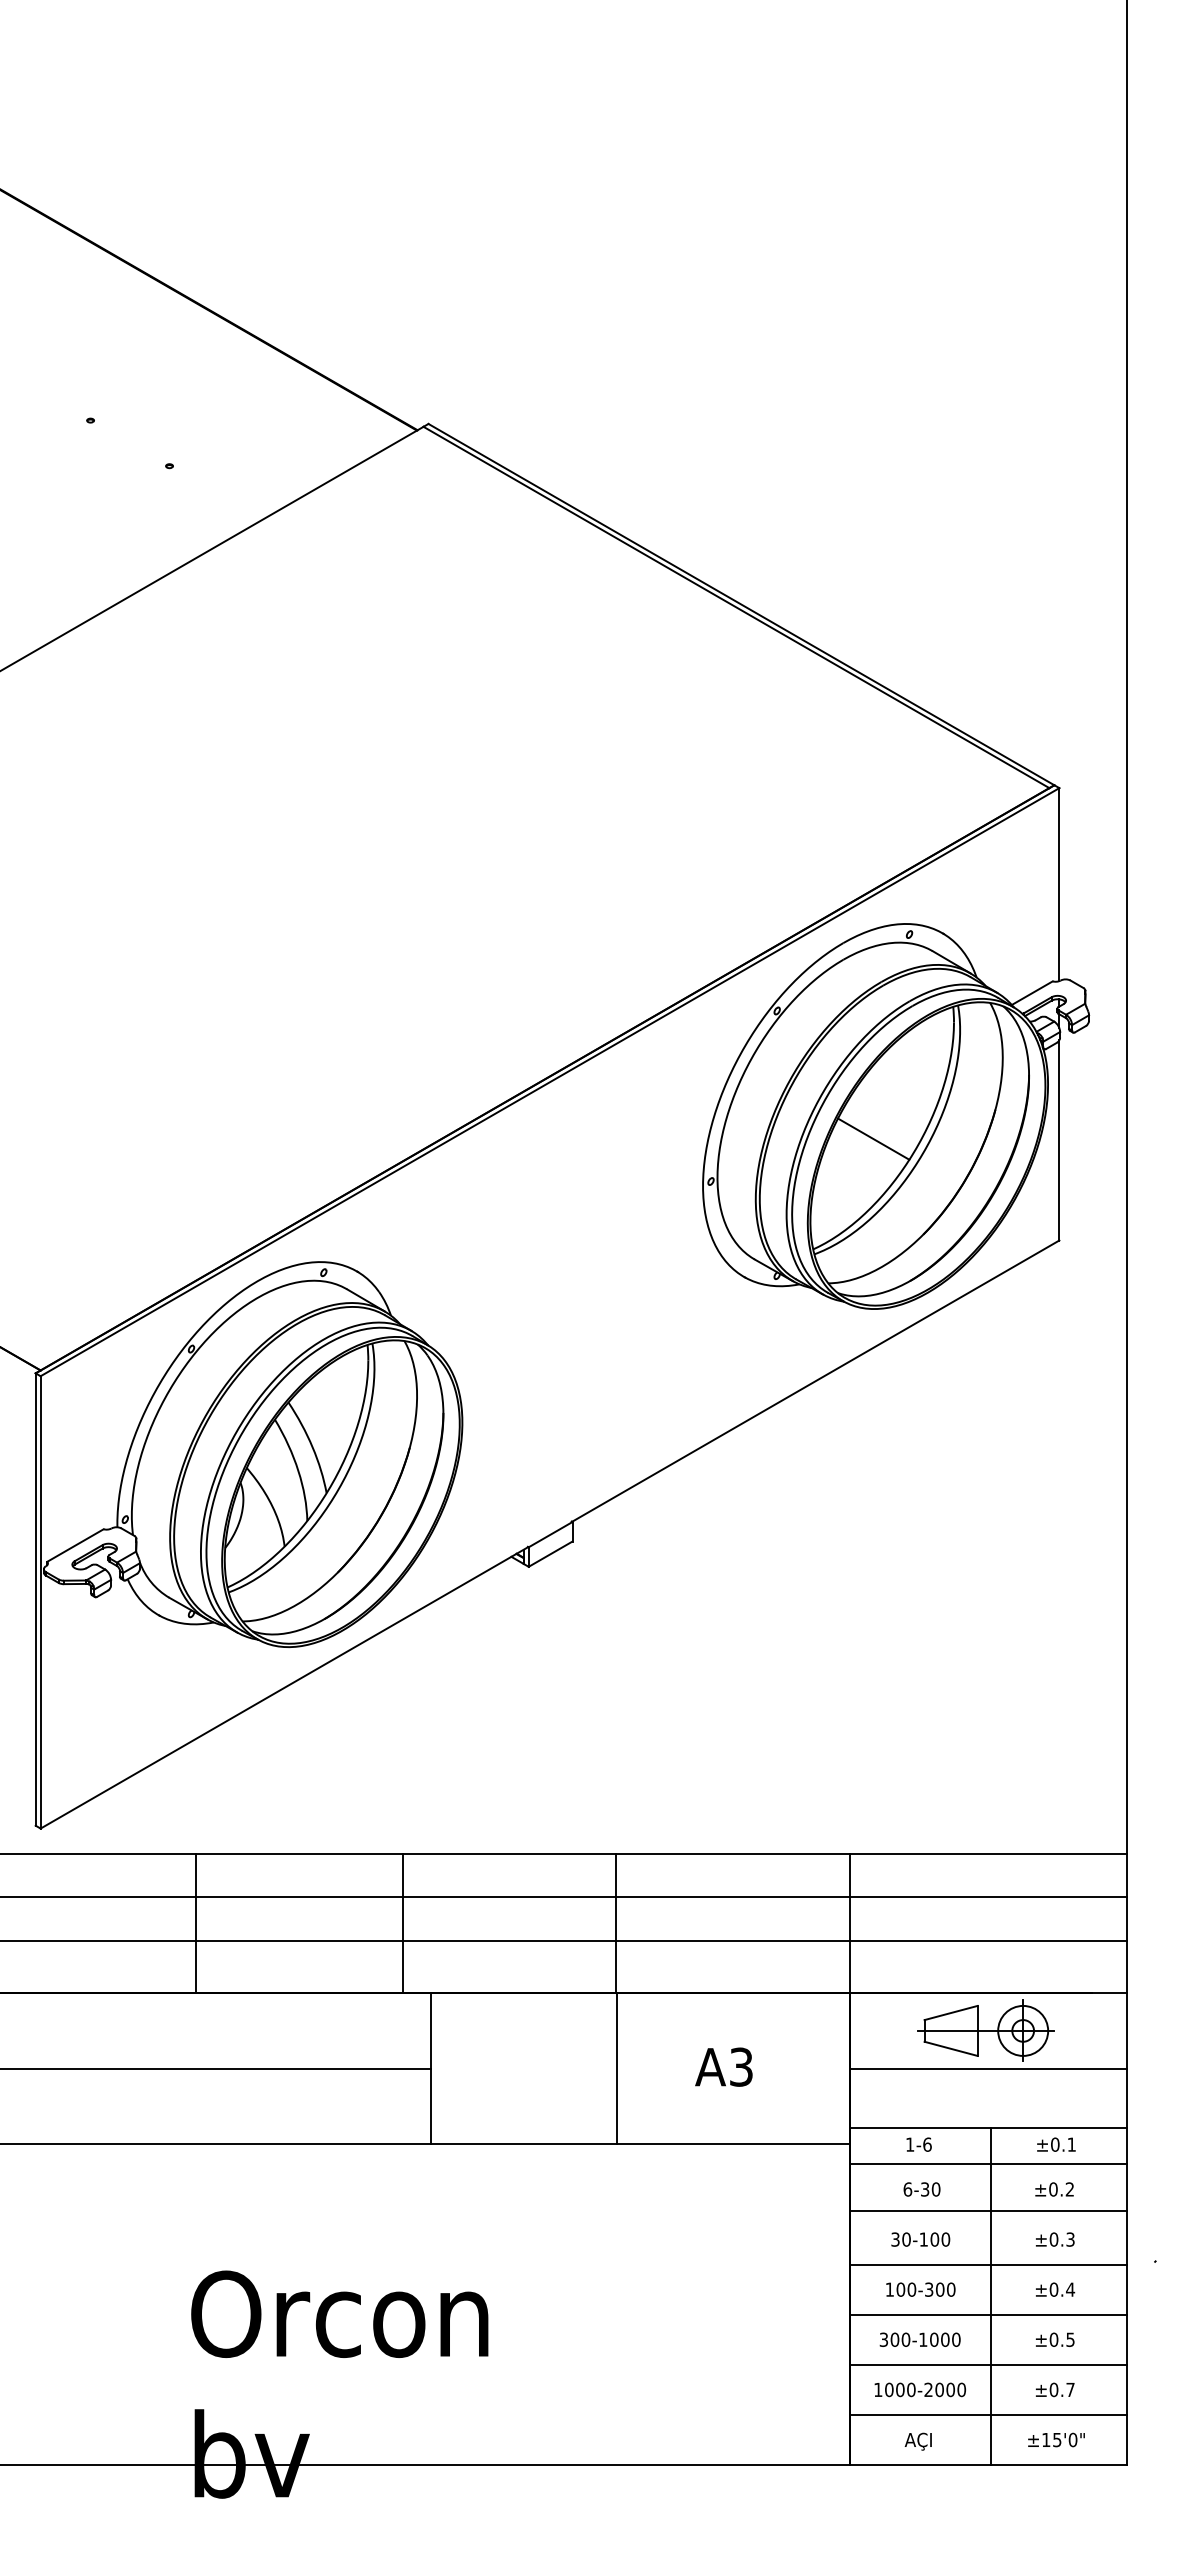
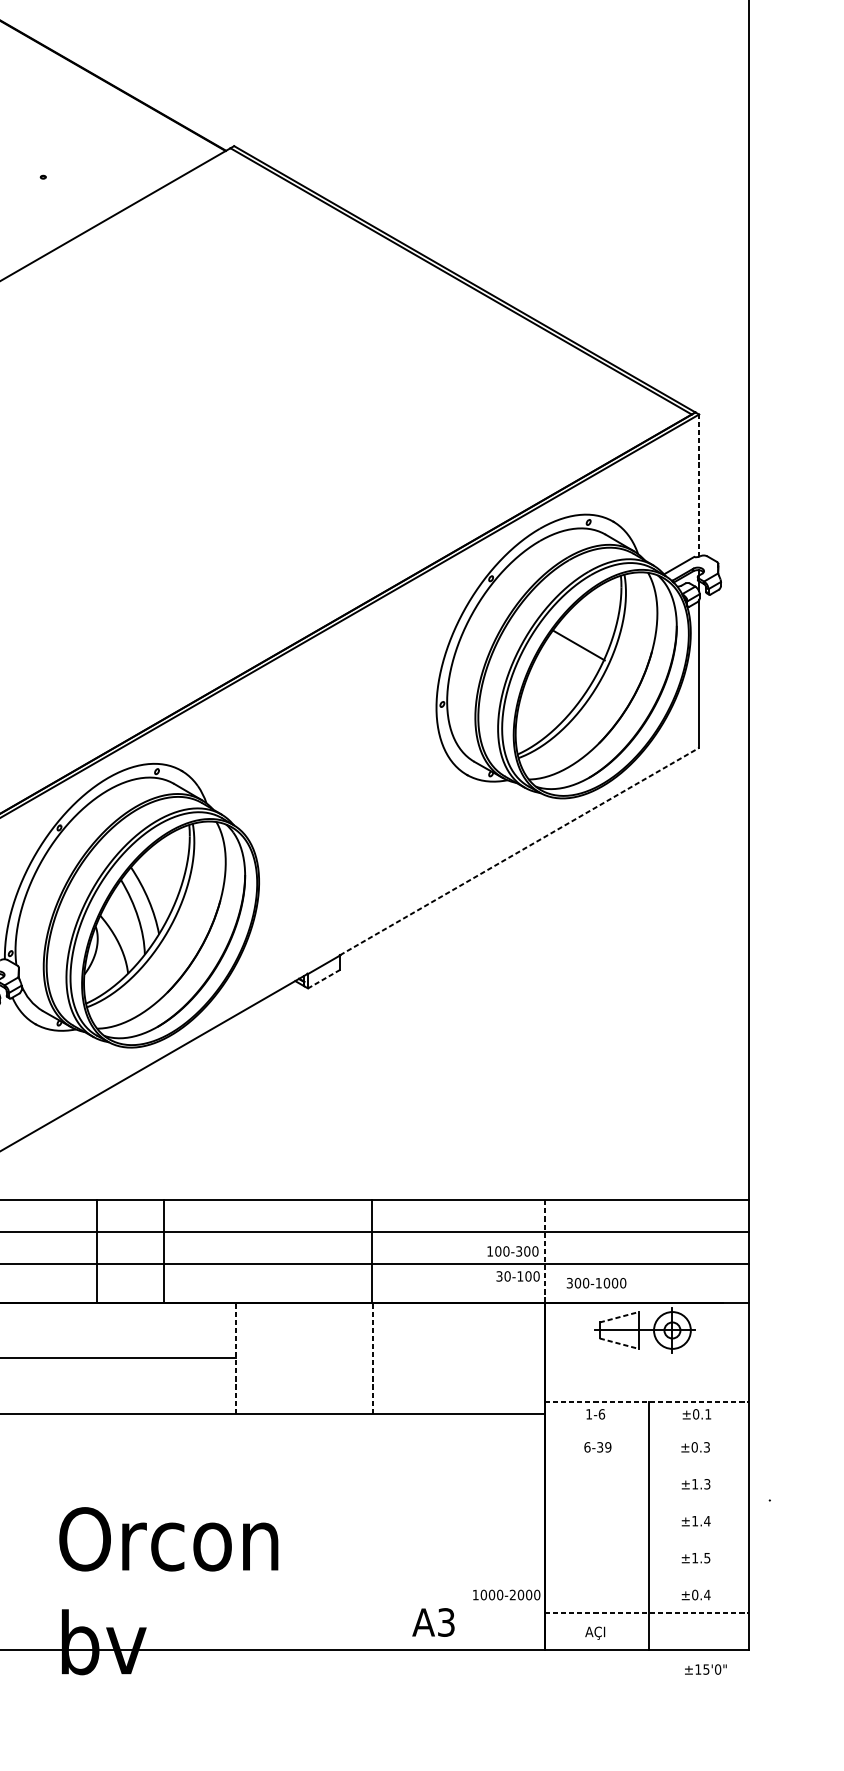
line: (1059, 884) -> (699, 485), solid -> dashed
line: (873, 1138) -> (578, 644), moved
line: (816, 1380) -> (520, 851), solid -> dashed
line: (550, 1554) -> (324, 979), solid -> dashed
line: (196, 1923) -> (97, 1251), moved
line: (402, 1923) -> (163, 1251), moved
line: (849, 1923) -> (544, 1251), solid -> dashed
line: (951, 2012) -> (619, 1316), solid -> dashed
line: (951, 2049) -> (619, 1344), solid -> dashed
text: (723, 2066) -> (433, 1622), moved
line: (431, 2068) -> (236, 1358), solid -> dashed
line: (617, 2068) -> (373, 1358), solid -> dashed
line: (988, 2068) -> (646, 1358), removed
line: (988, 2127) -> (646, 1401), solid -> dashed
line: (988, 2164) -> (646, 1428), removed
text: (935, 2189) -> (607, 1447), 6-30 -> 6-39
text: (1069, 2189) -> (706, 1447), ±0.2 -> ±0.3
line: (988, 2211) -> (646, 1463), removed
text: (920, 2239) -> (517, 1276), moved
text: (1053, 2239) -> (694, 1484), ±0.3 -> ±1.3
line: (988, 2264) -> (646, 1502), removed
text: (920, 2289) -> (512, 1251), moved
text: (1053, 2289) -> (694, 1521), ±0.4 -> ±1.4
line: (988, 2314) -> (646, 1539), removed
text: (919, 2339) -> (596, 1282), moved
text: (1053, 2339) -> (694, 1557), ±0.5 -> ±1.5
line: (988, 2364) -> (646, 1576), removed
text: (919, 2389) -> (506, 1594), moved
text: (1070, 2389) -> (707, 1594), ±0.7 -> ±0.4
line: (988, 2414) -> (646, 1613), solid -> dashed
text: (1056, 2439) -> (705, 1669), moved

